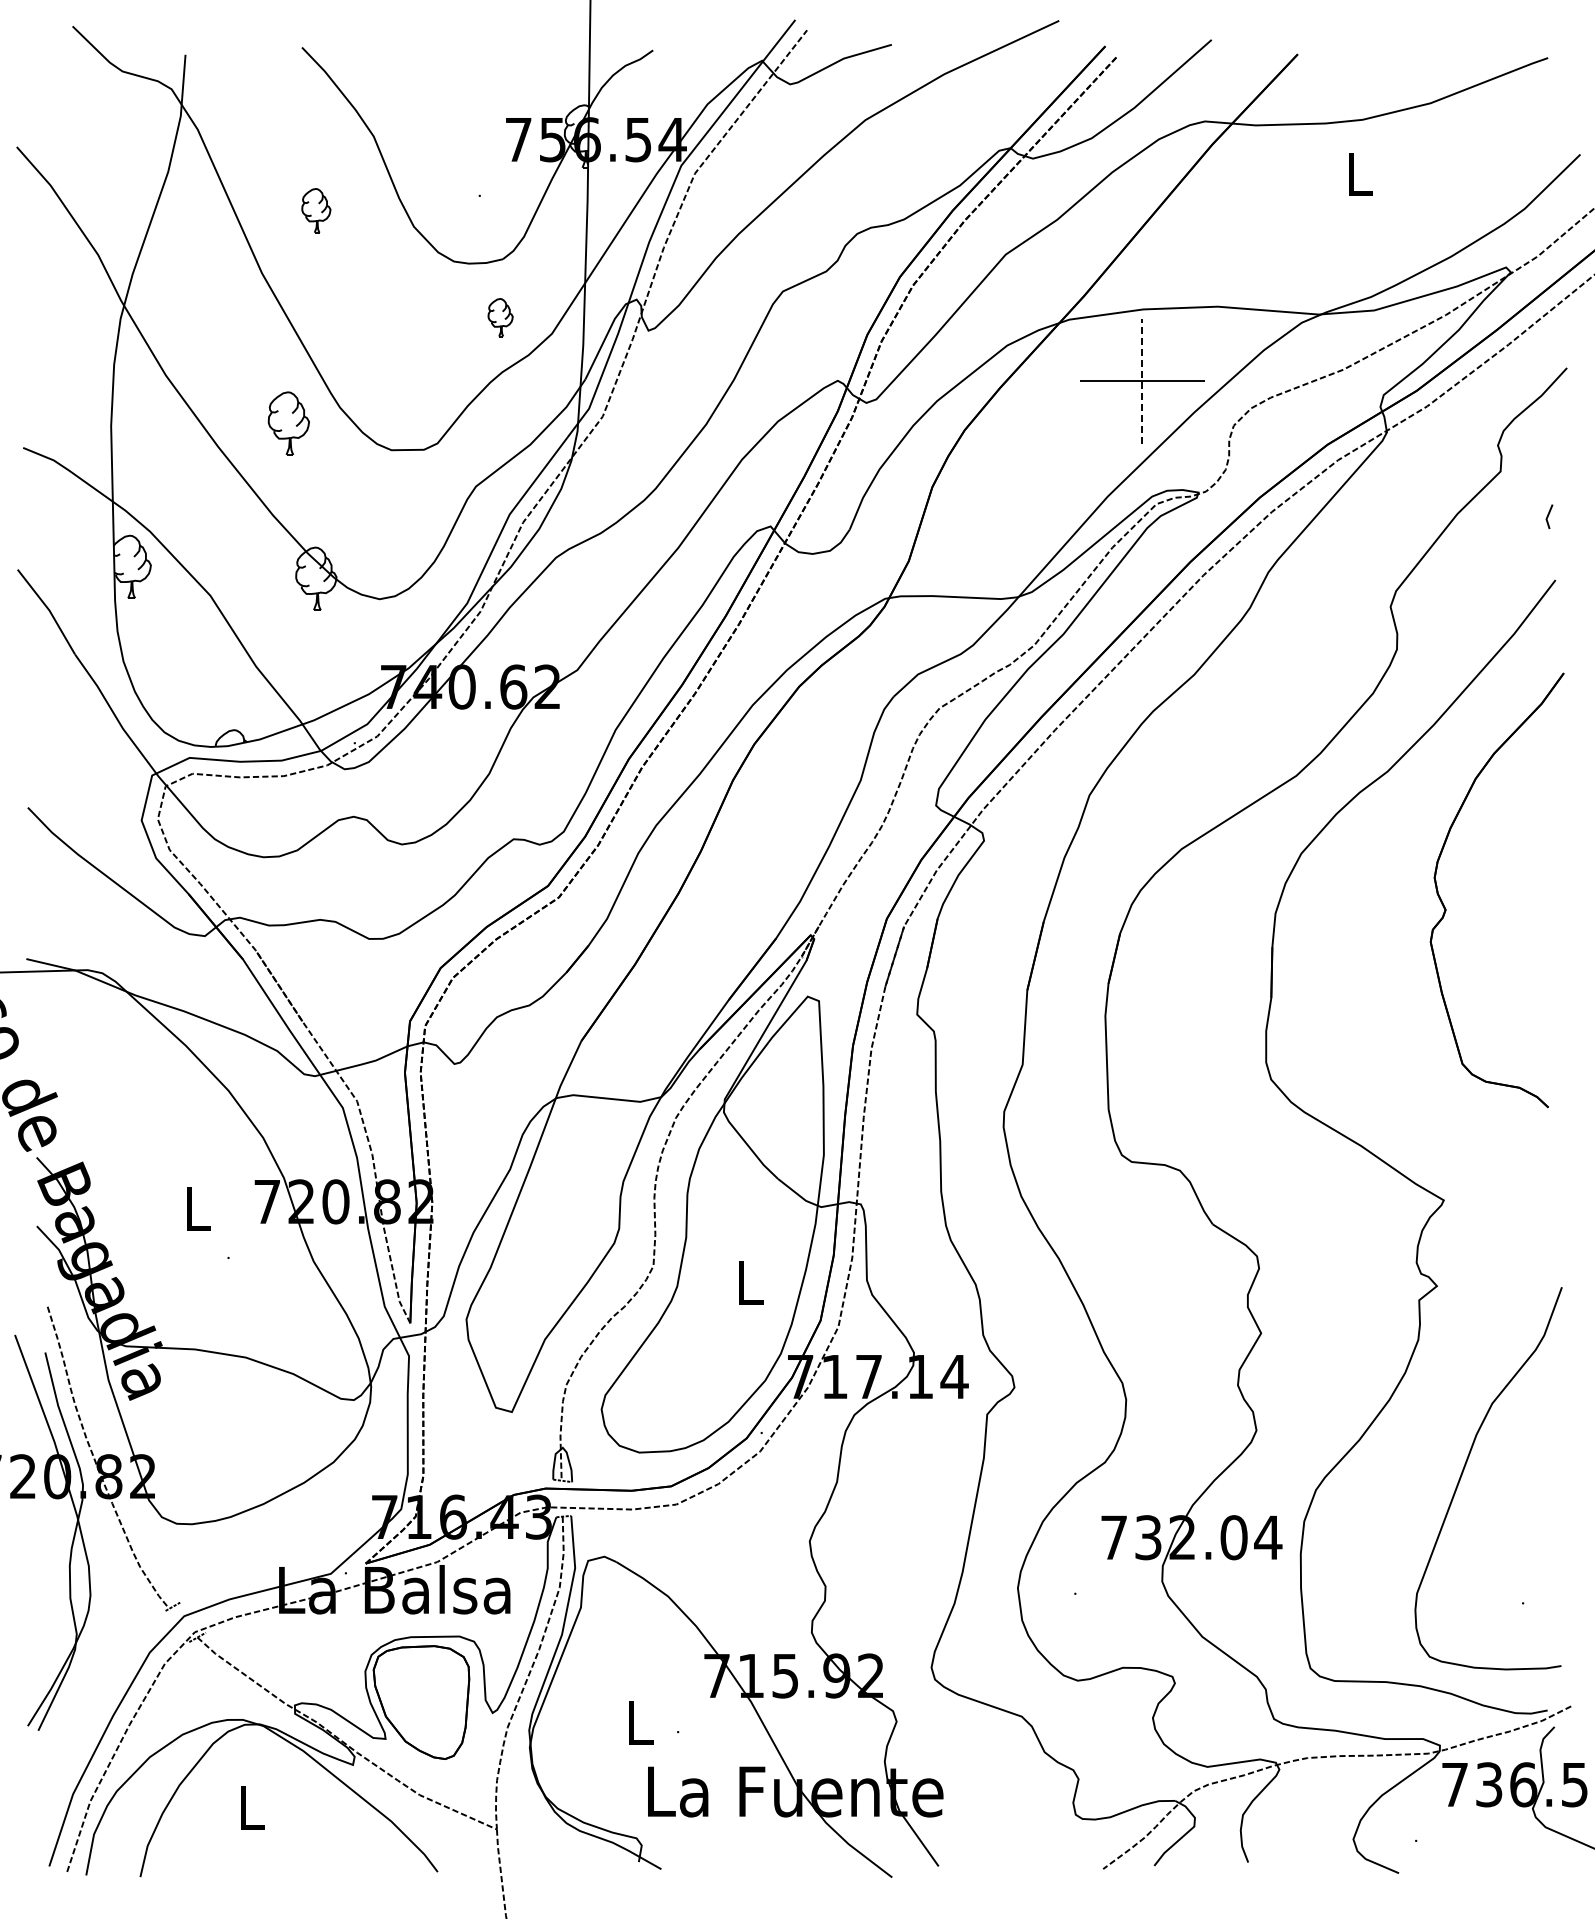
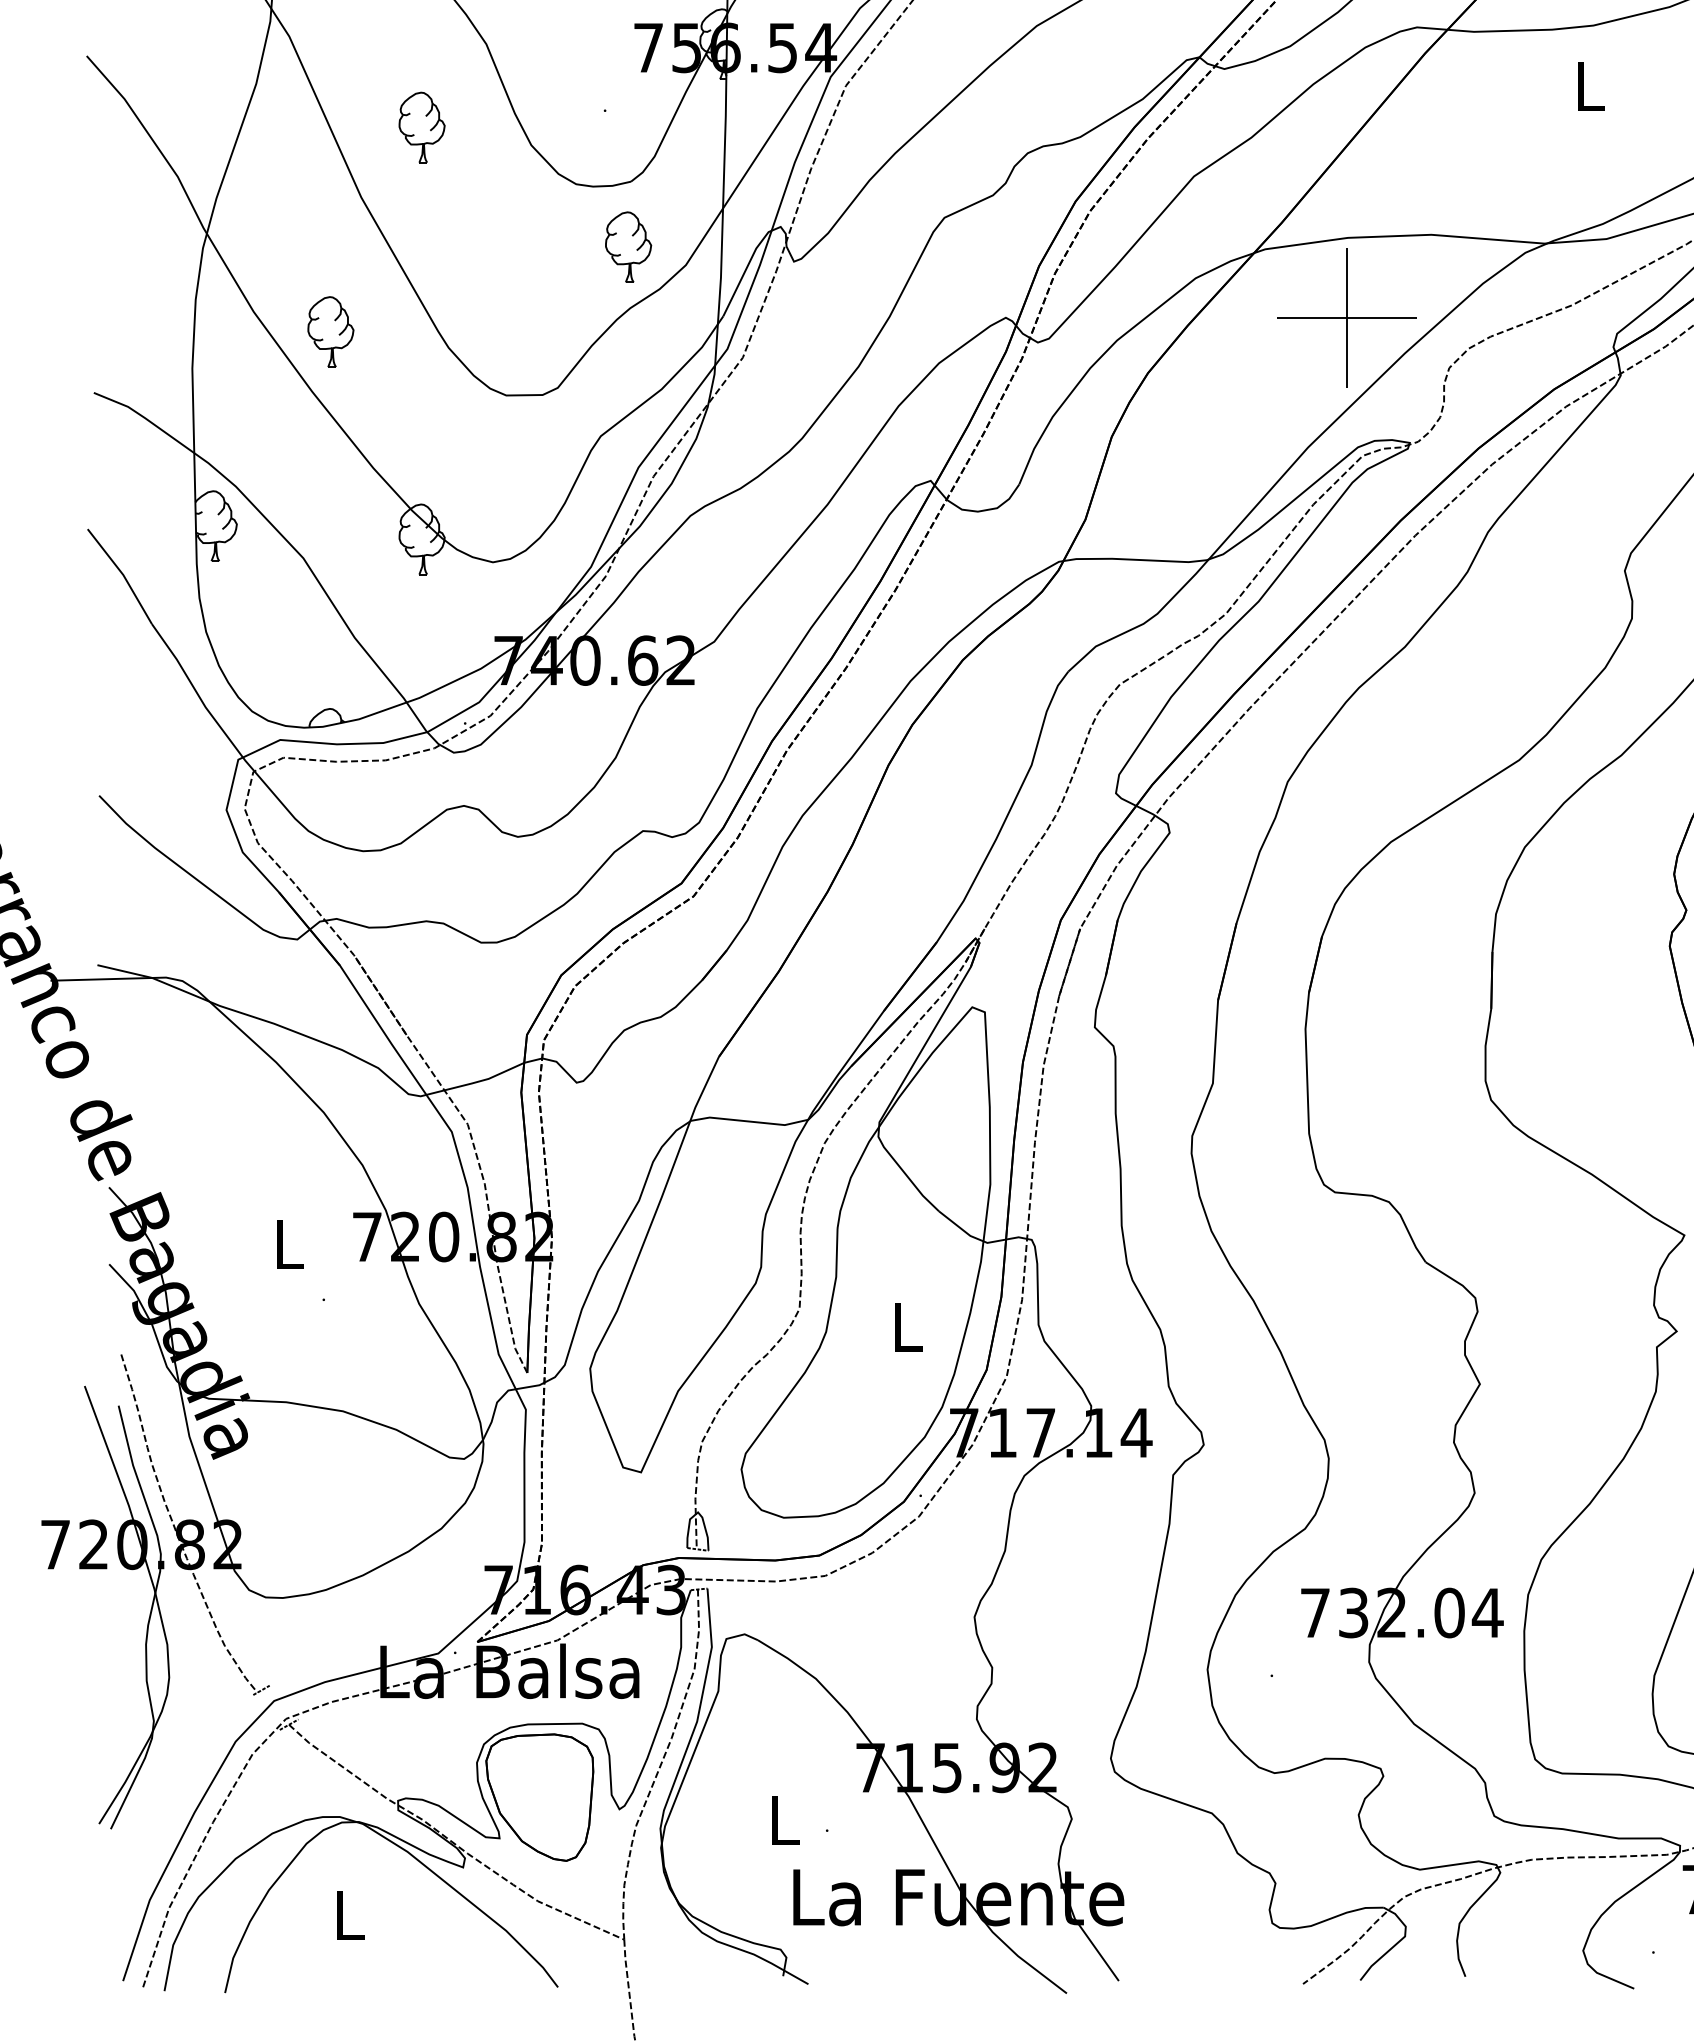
part: (316, 210) -> (422, 127), size x1.43
part: (500, 317) -> (628, 246), size x1.67
line: (1142, 380) -> (1347, 317), dashed -> solid
part: (288, 423) -> (330, 331), moved

